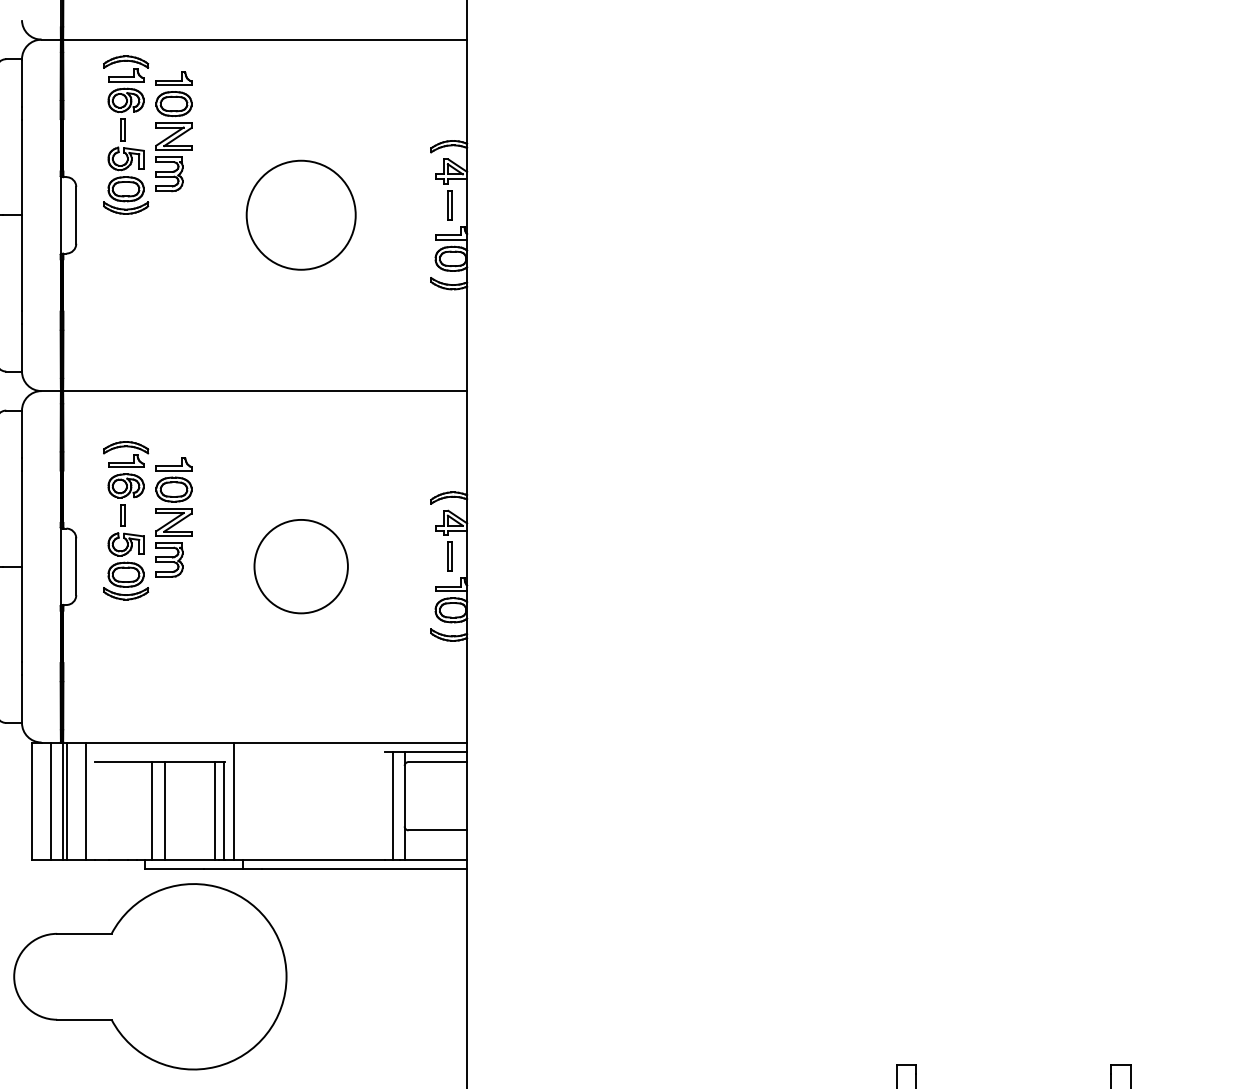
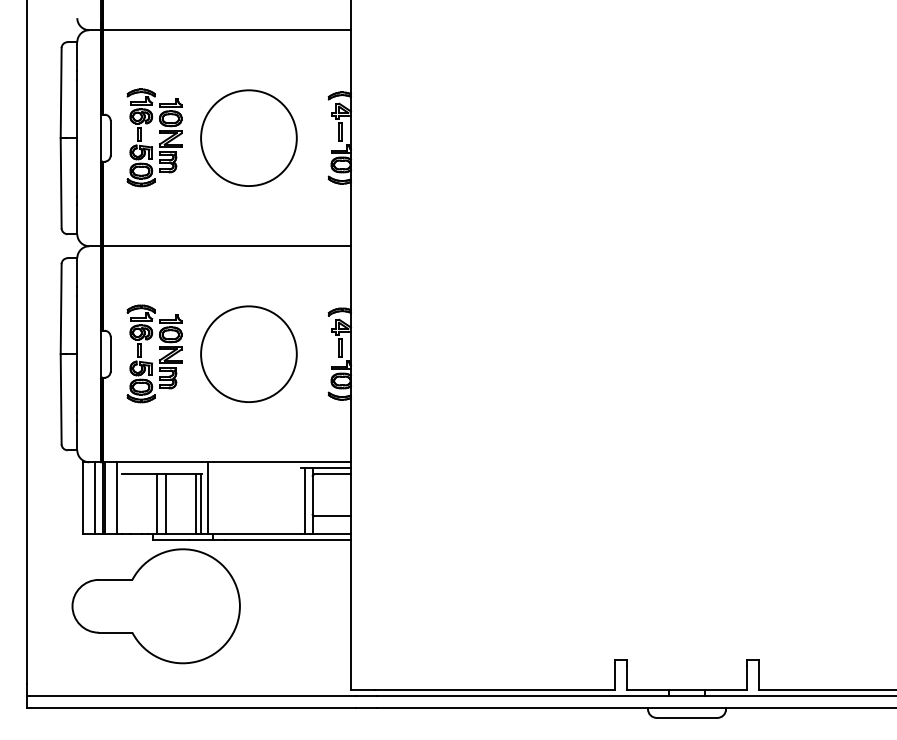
part: (155, 128) -> (159, 133), moved
circle: (300, 214) -> (248, 137), size x1.43
part: (155, 513) -> (159, 349), moved
circle: (300, 565) -> (248, 353), size x1.67

